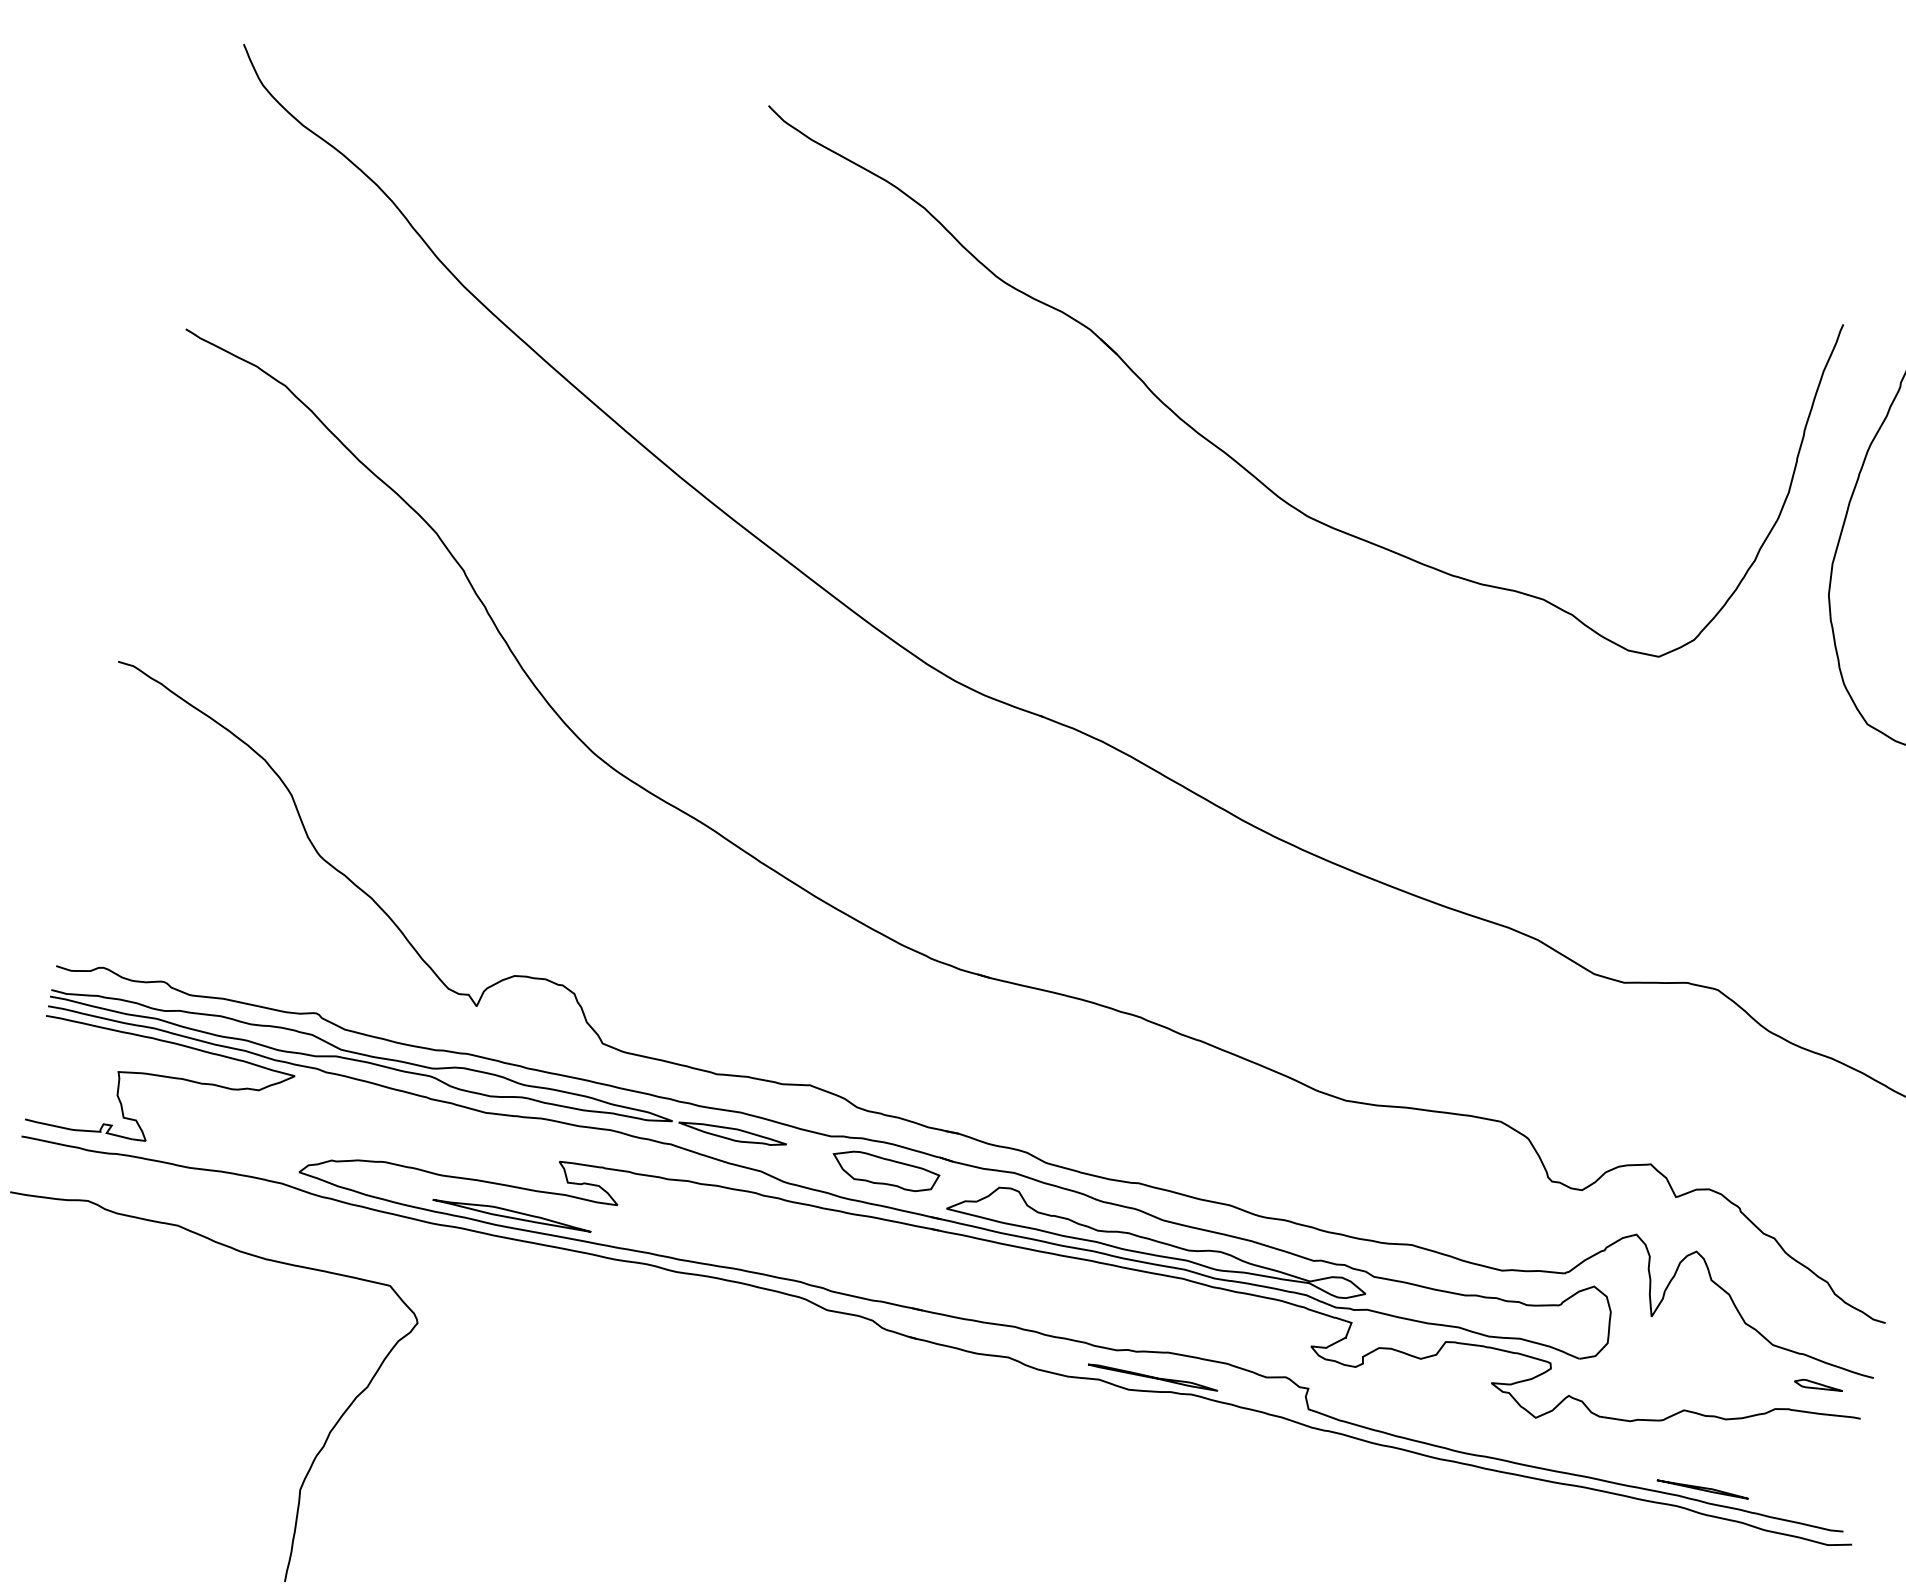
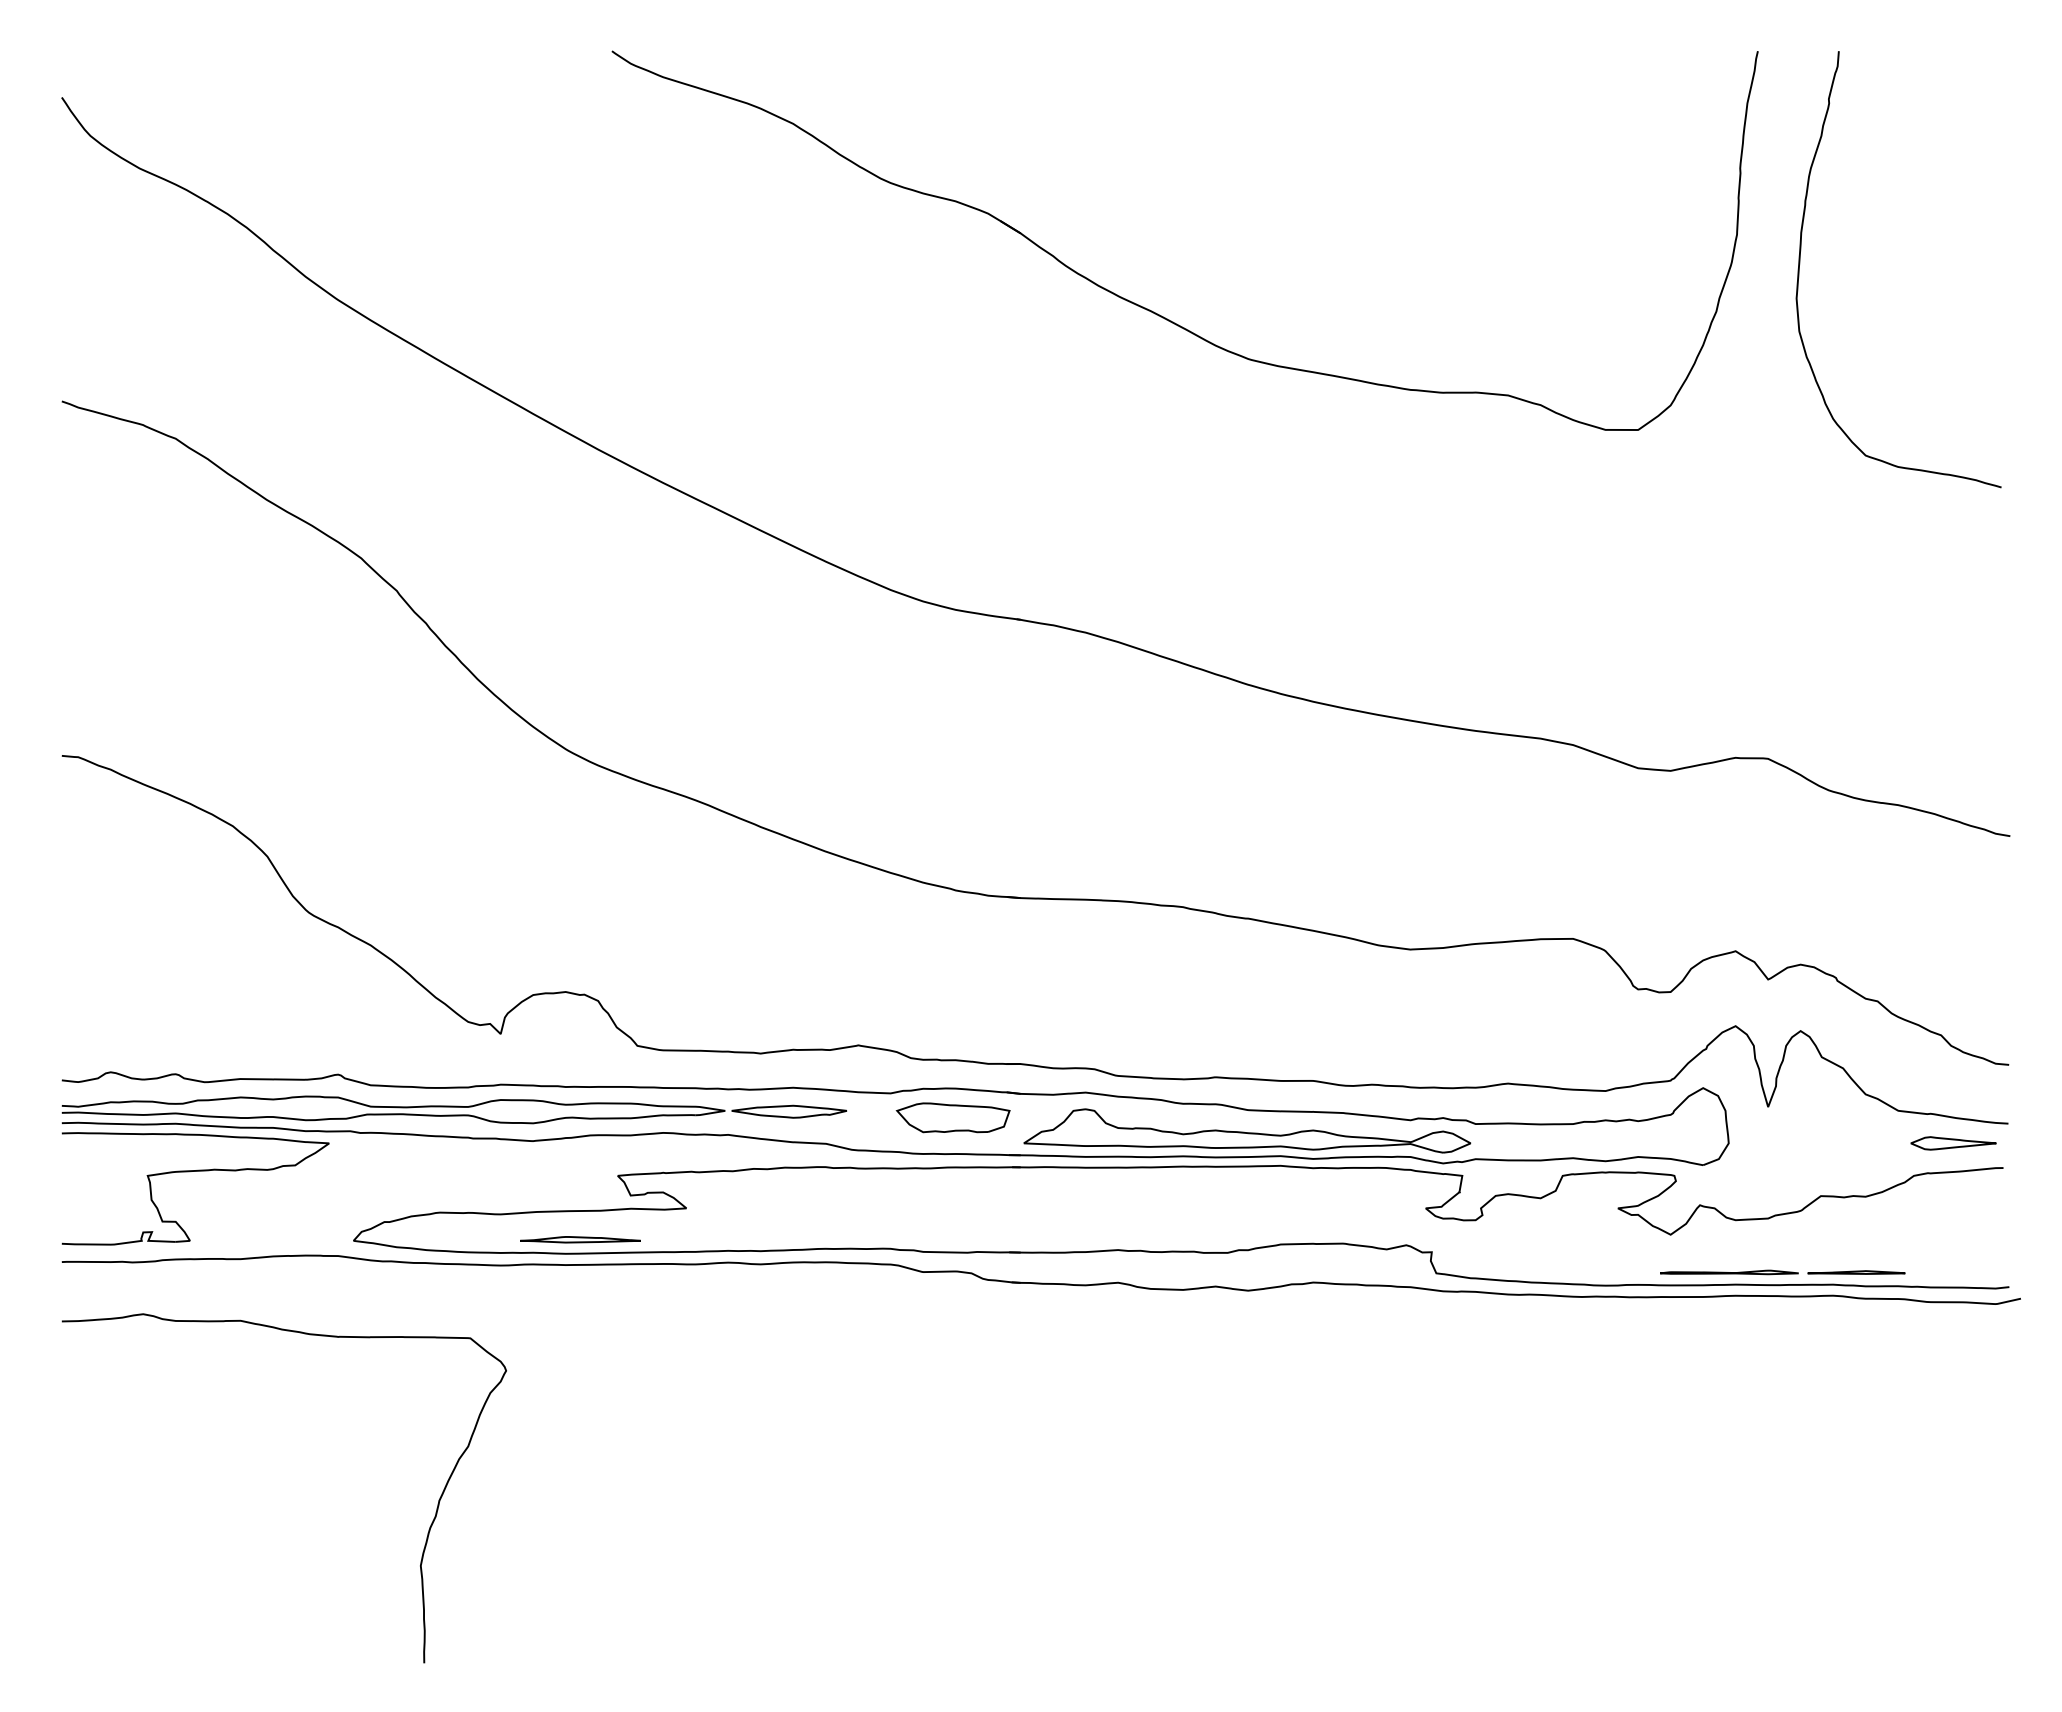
part: (512, 1214) -> (580, 1239), size x0.71
part: (1153, 1376) -> (1729, 1272), moved
part: (1818, 1386) -> (1953, 1143), size x1.67

